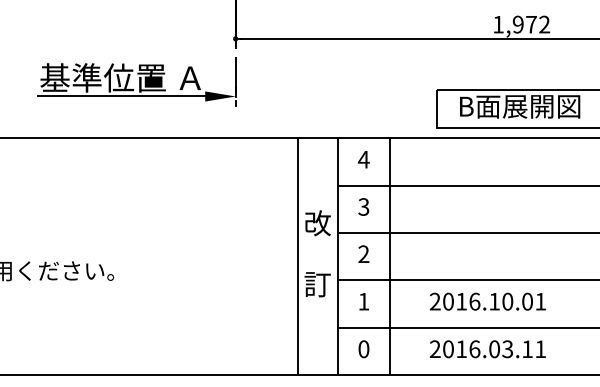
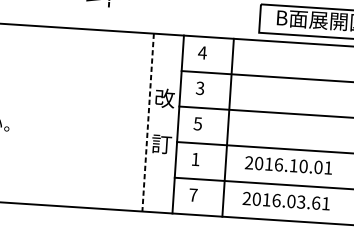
text: (363, 254) -> (197, 124), 2 -> 5
line: (390, 256) -> (228, 127), moved
line: (297, 257) -> (147, 123), solid -> dashed
text: (363, 349) -> (193, 195), 0 -> 7
text: (527, 349) -> (316, 203), 2016.03.11 -> 2016.03.61

